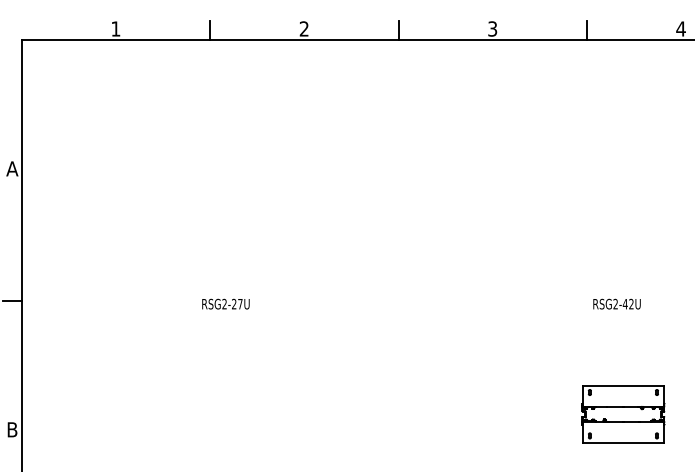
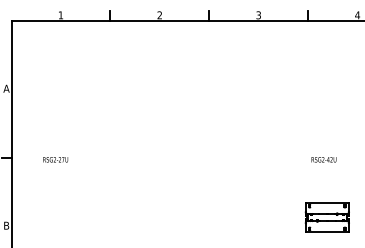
text: (225, 303) -> (55, 159), moved

